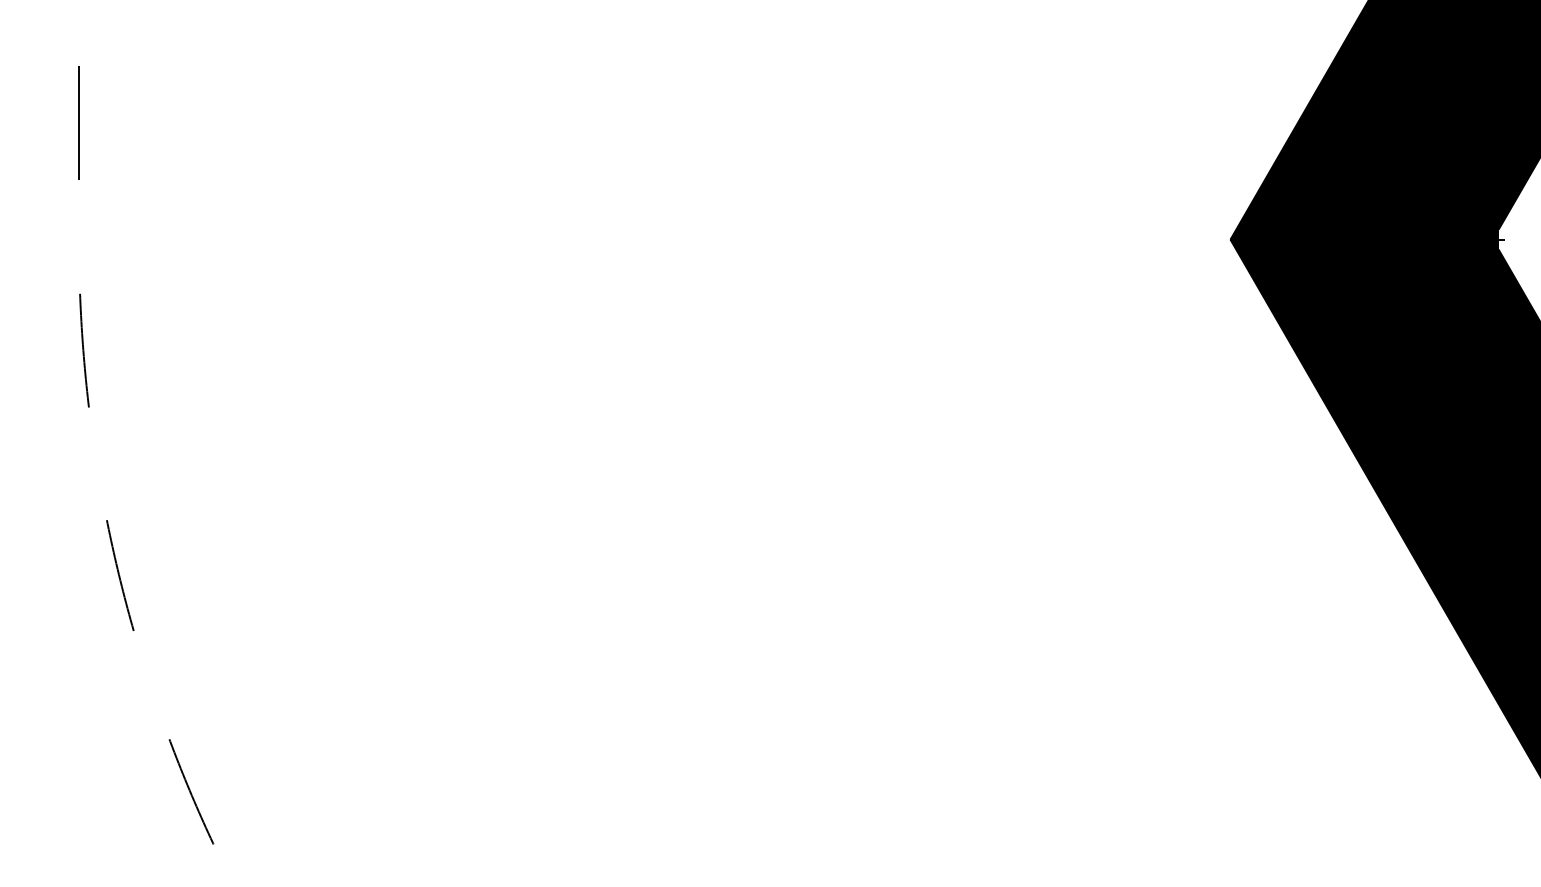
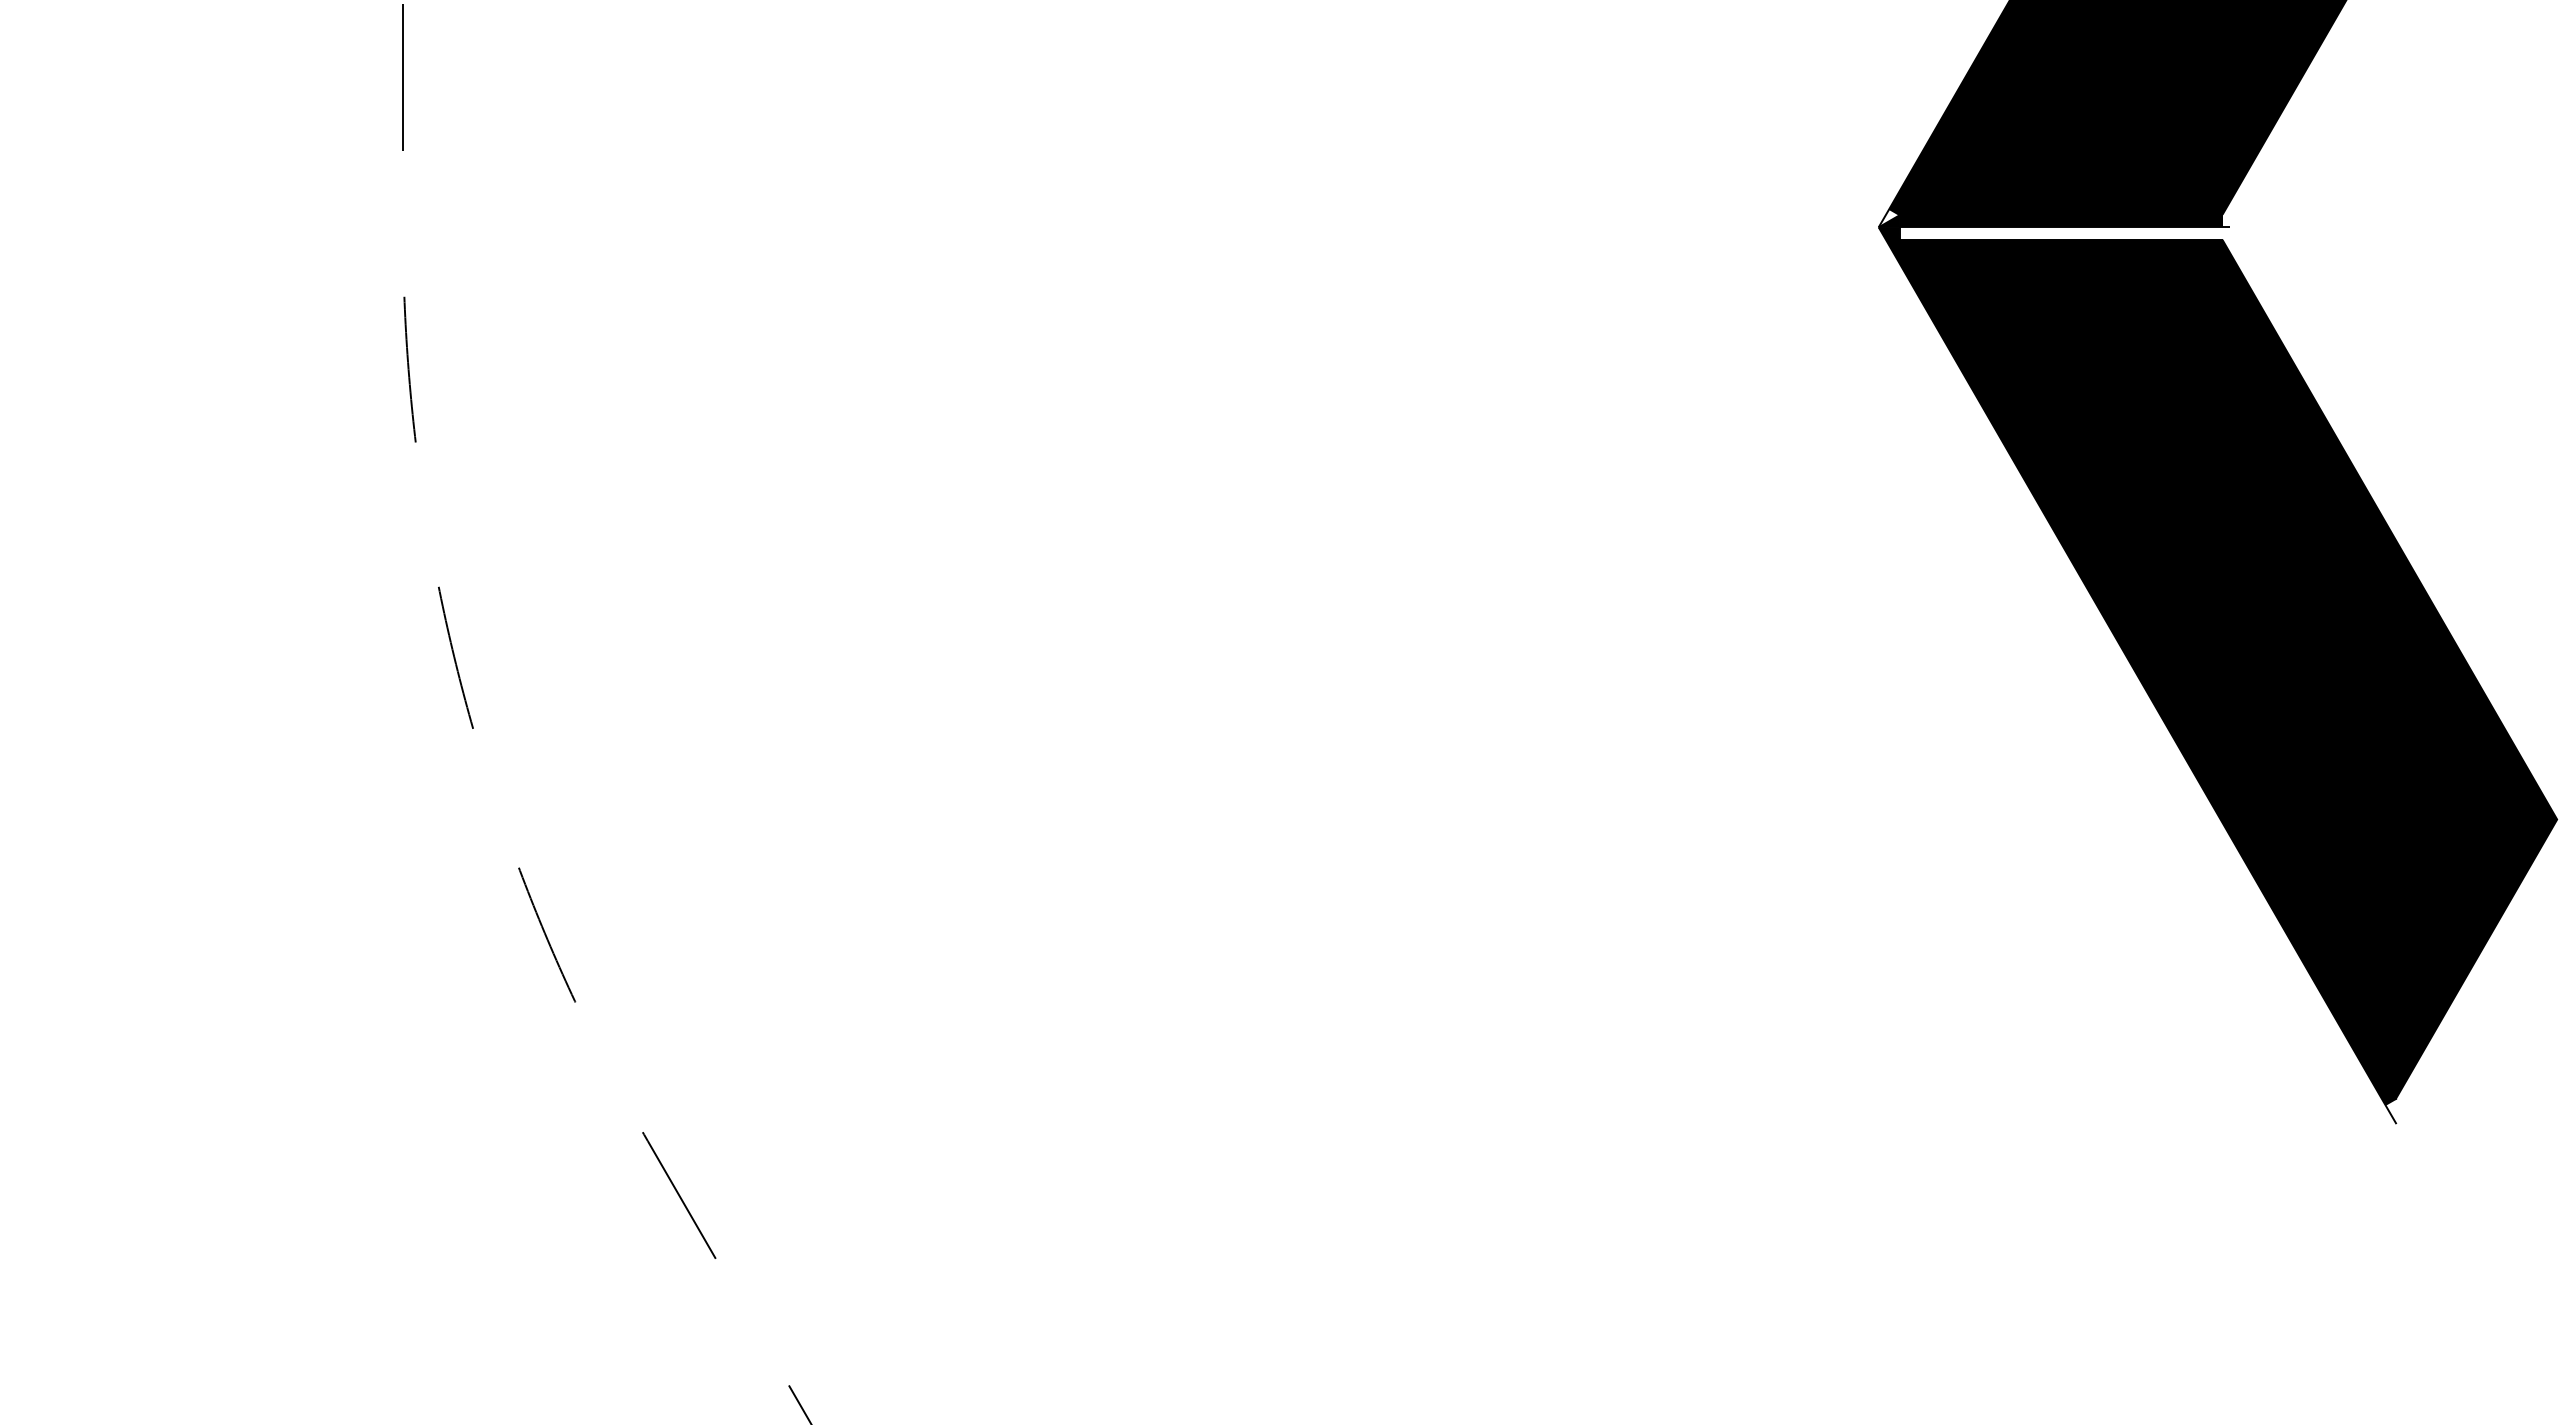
fill: (1238, 232) -> (1888, 218), removed
fill: (1373, 244) -> (2061, 233), removed

